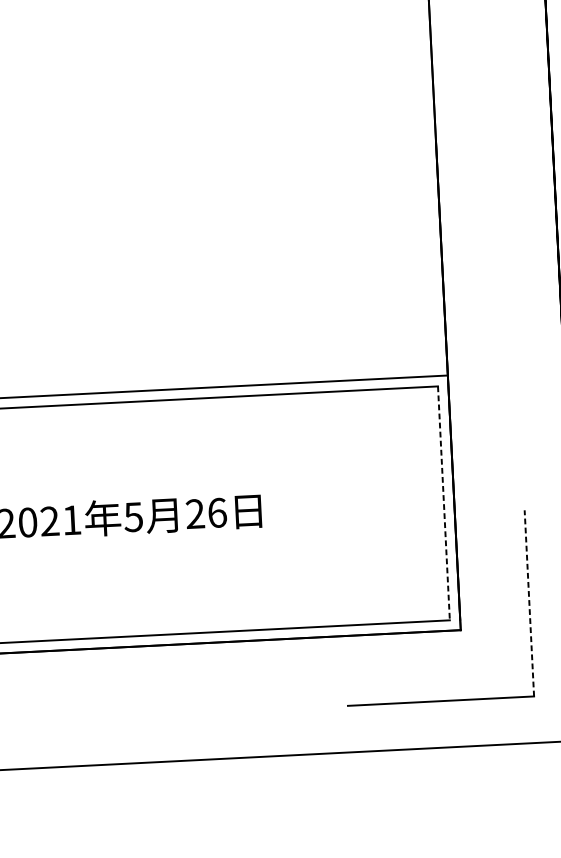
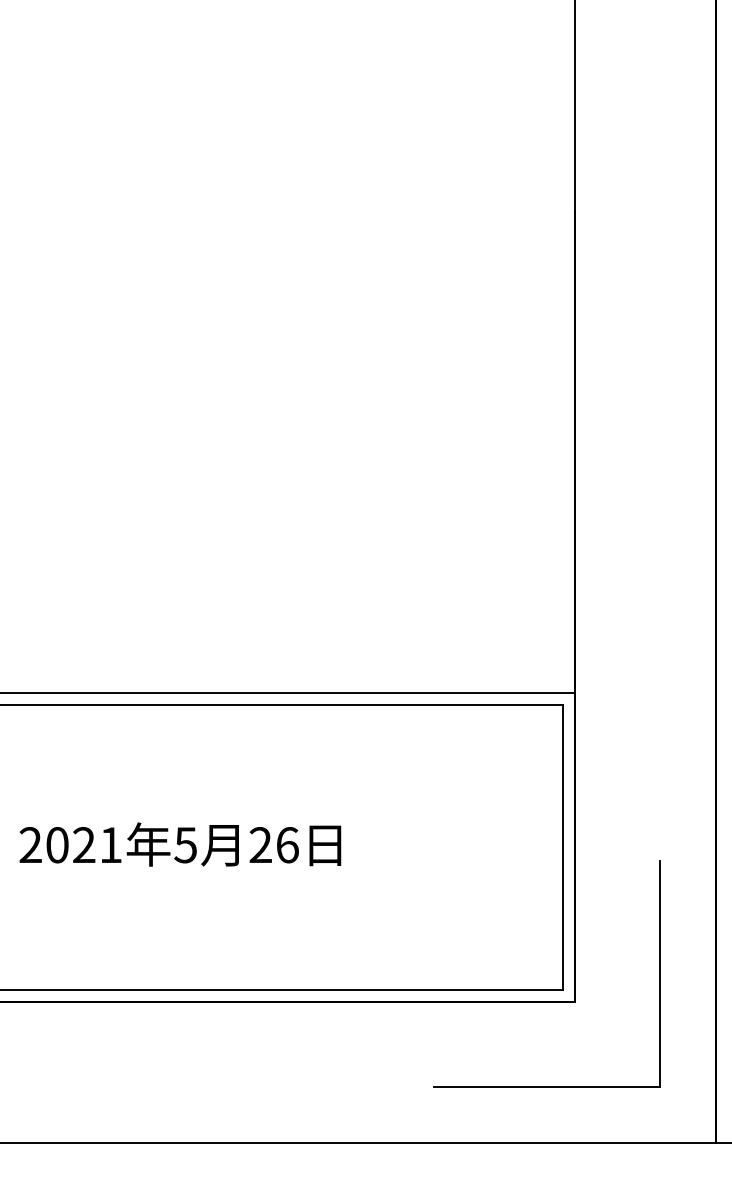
line: (443, 503) -> (562, 847), dashed -> solid
line: (529, 603) -> (659, 973), dashed -> solid

